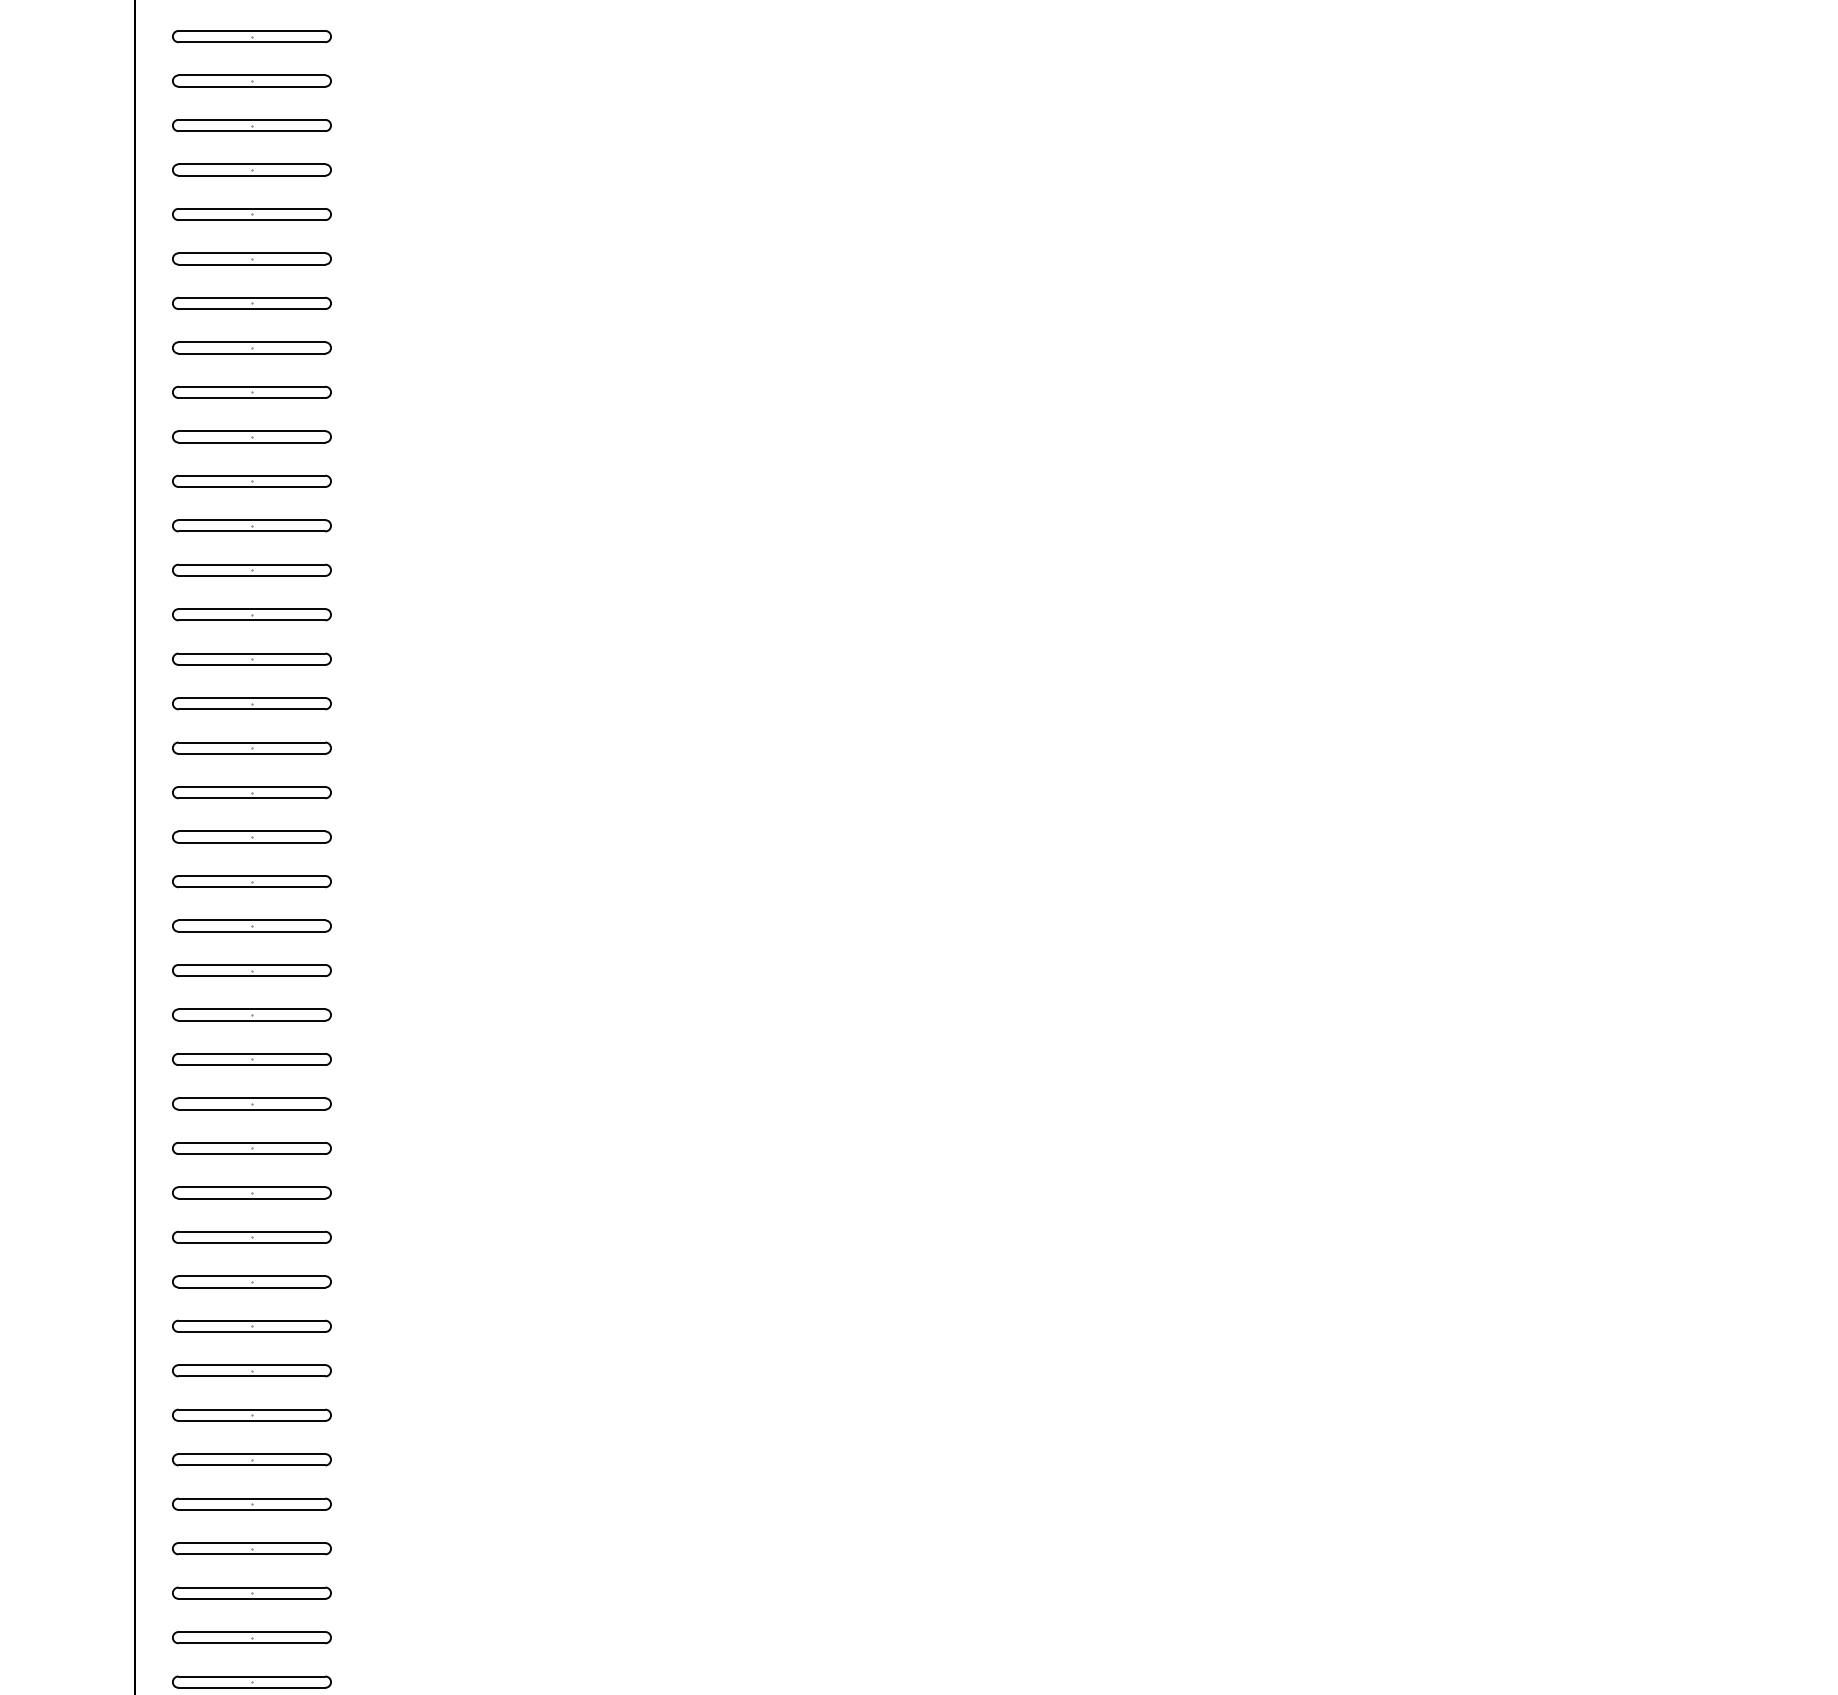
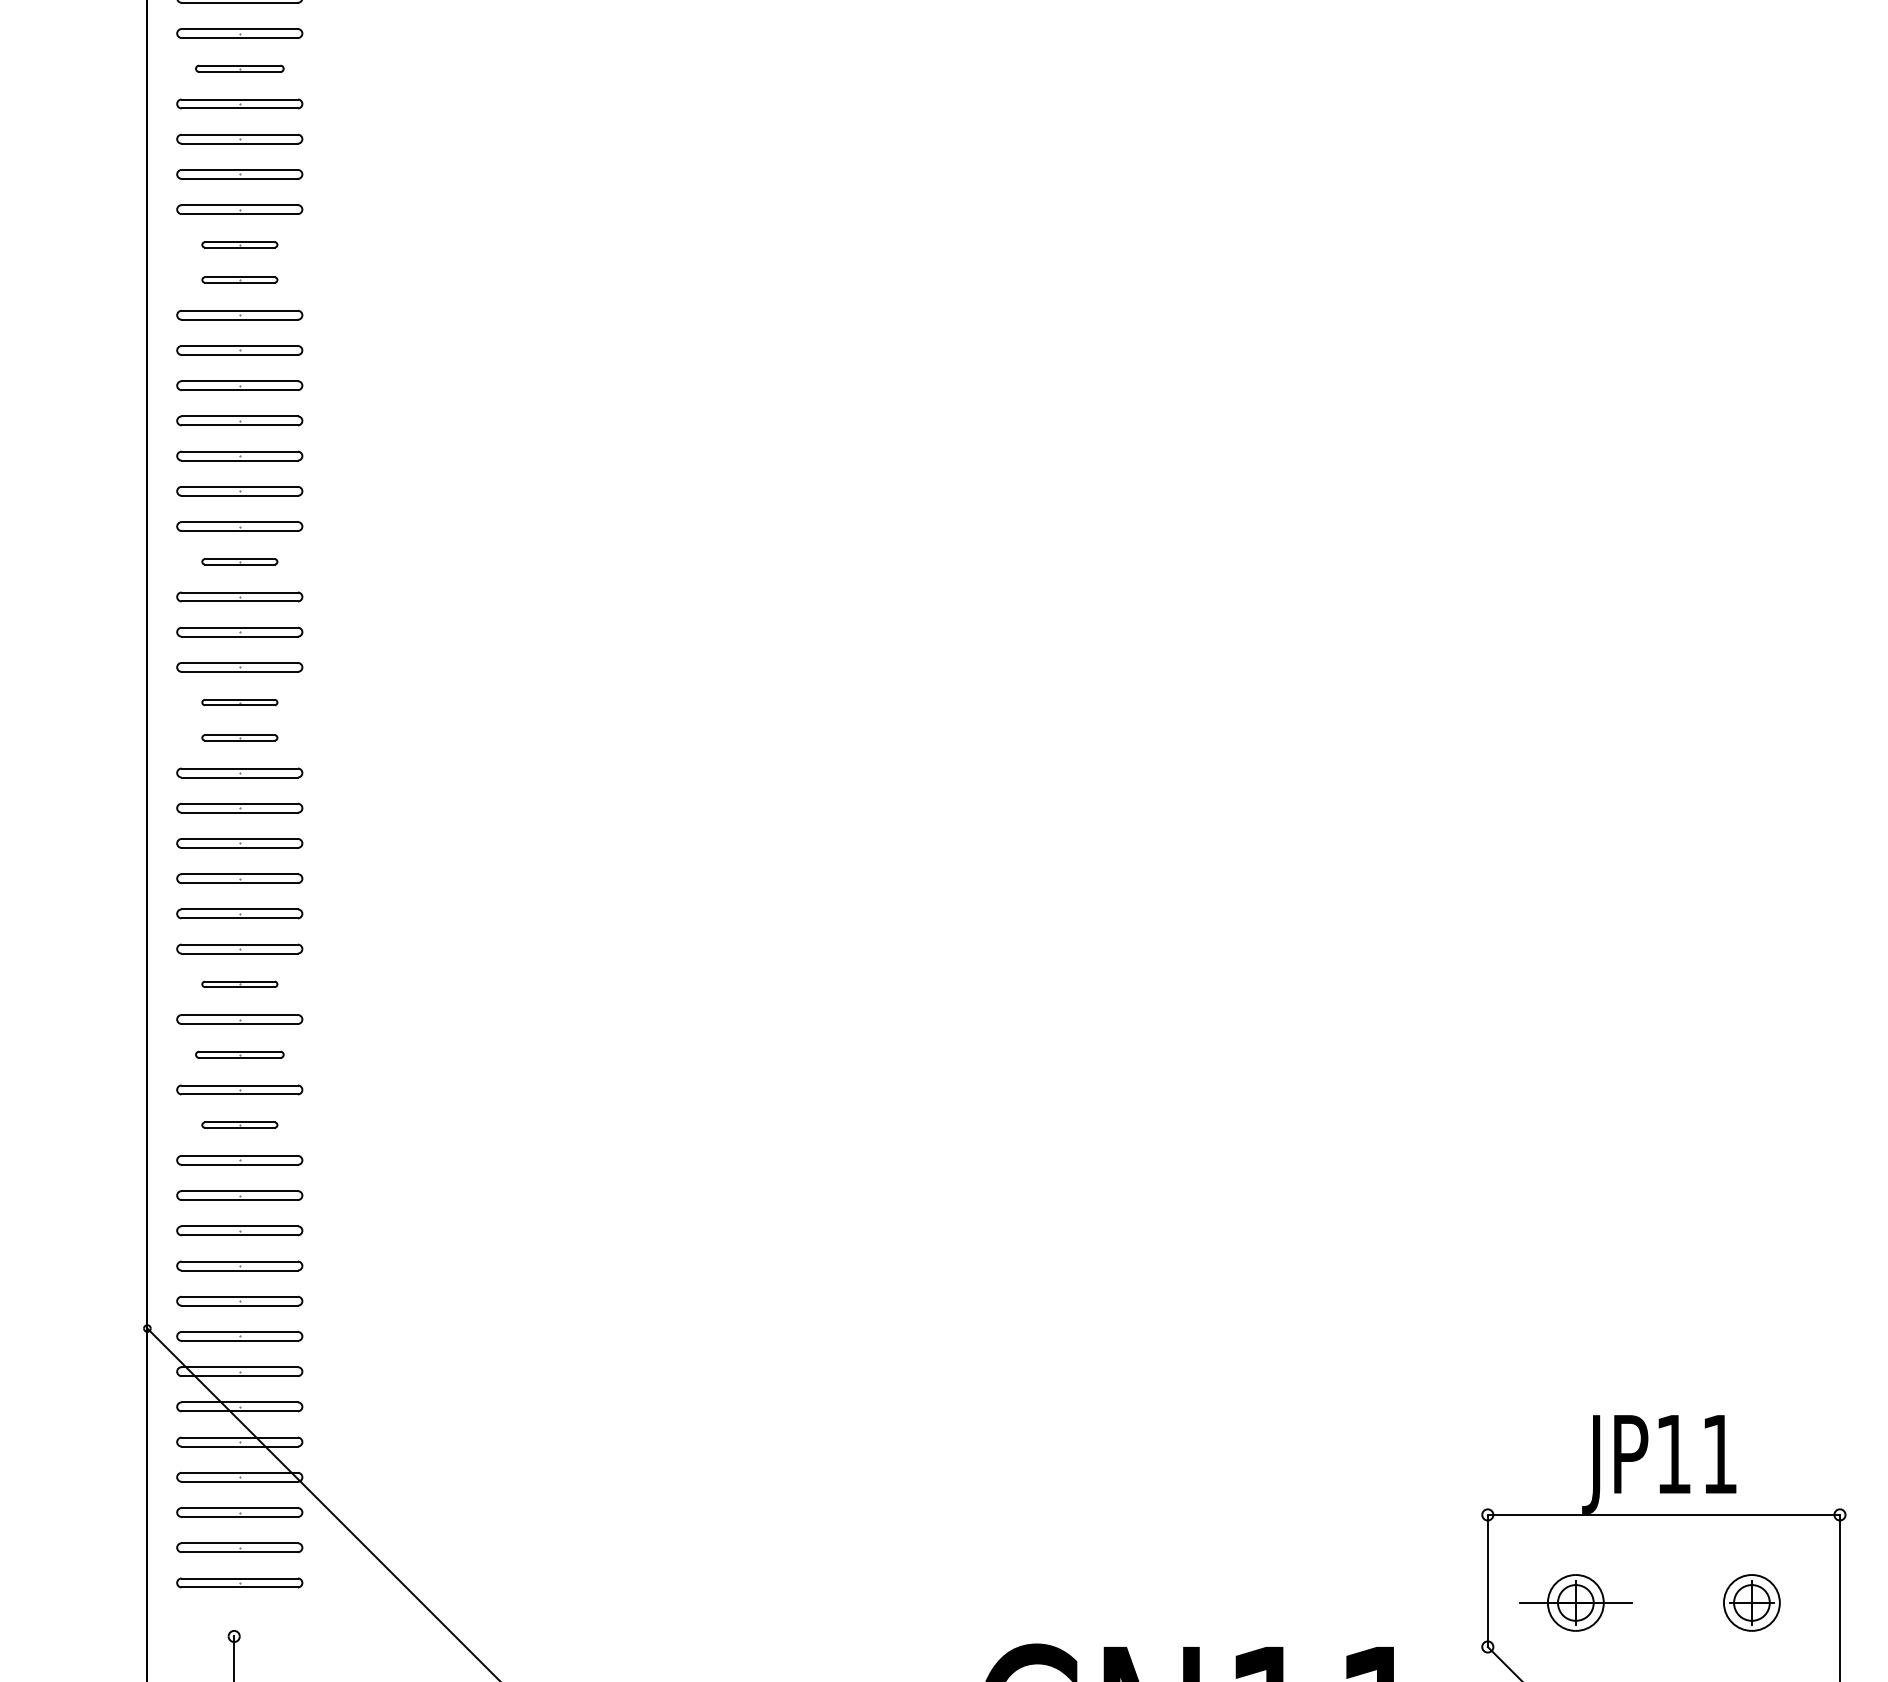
part: (251, 214) -> (239, 68), size x0.7
part: (251, 436) -> (239, 244), size x0.6
part: (251, 480) -> (239, 279), size x0.6
part: (251, 836) -> (239, 561), size x0.6
part: (251, 1014) -> (239, 702), size x0.6
part: (251, 1059) -> (239, 737), size x0.6
part: (251, 1371) -> (239, 984), size x0.6
part: (251, 1459) -> (239, 1054), size x0.7
part: (251, 1547) -> (239, 1124), size x0.6

